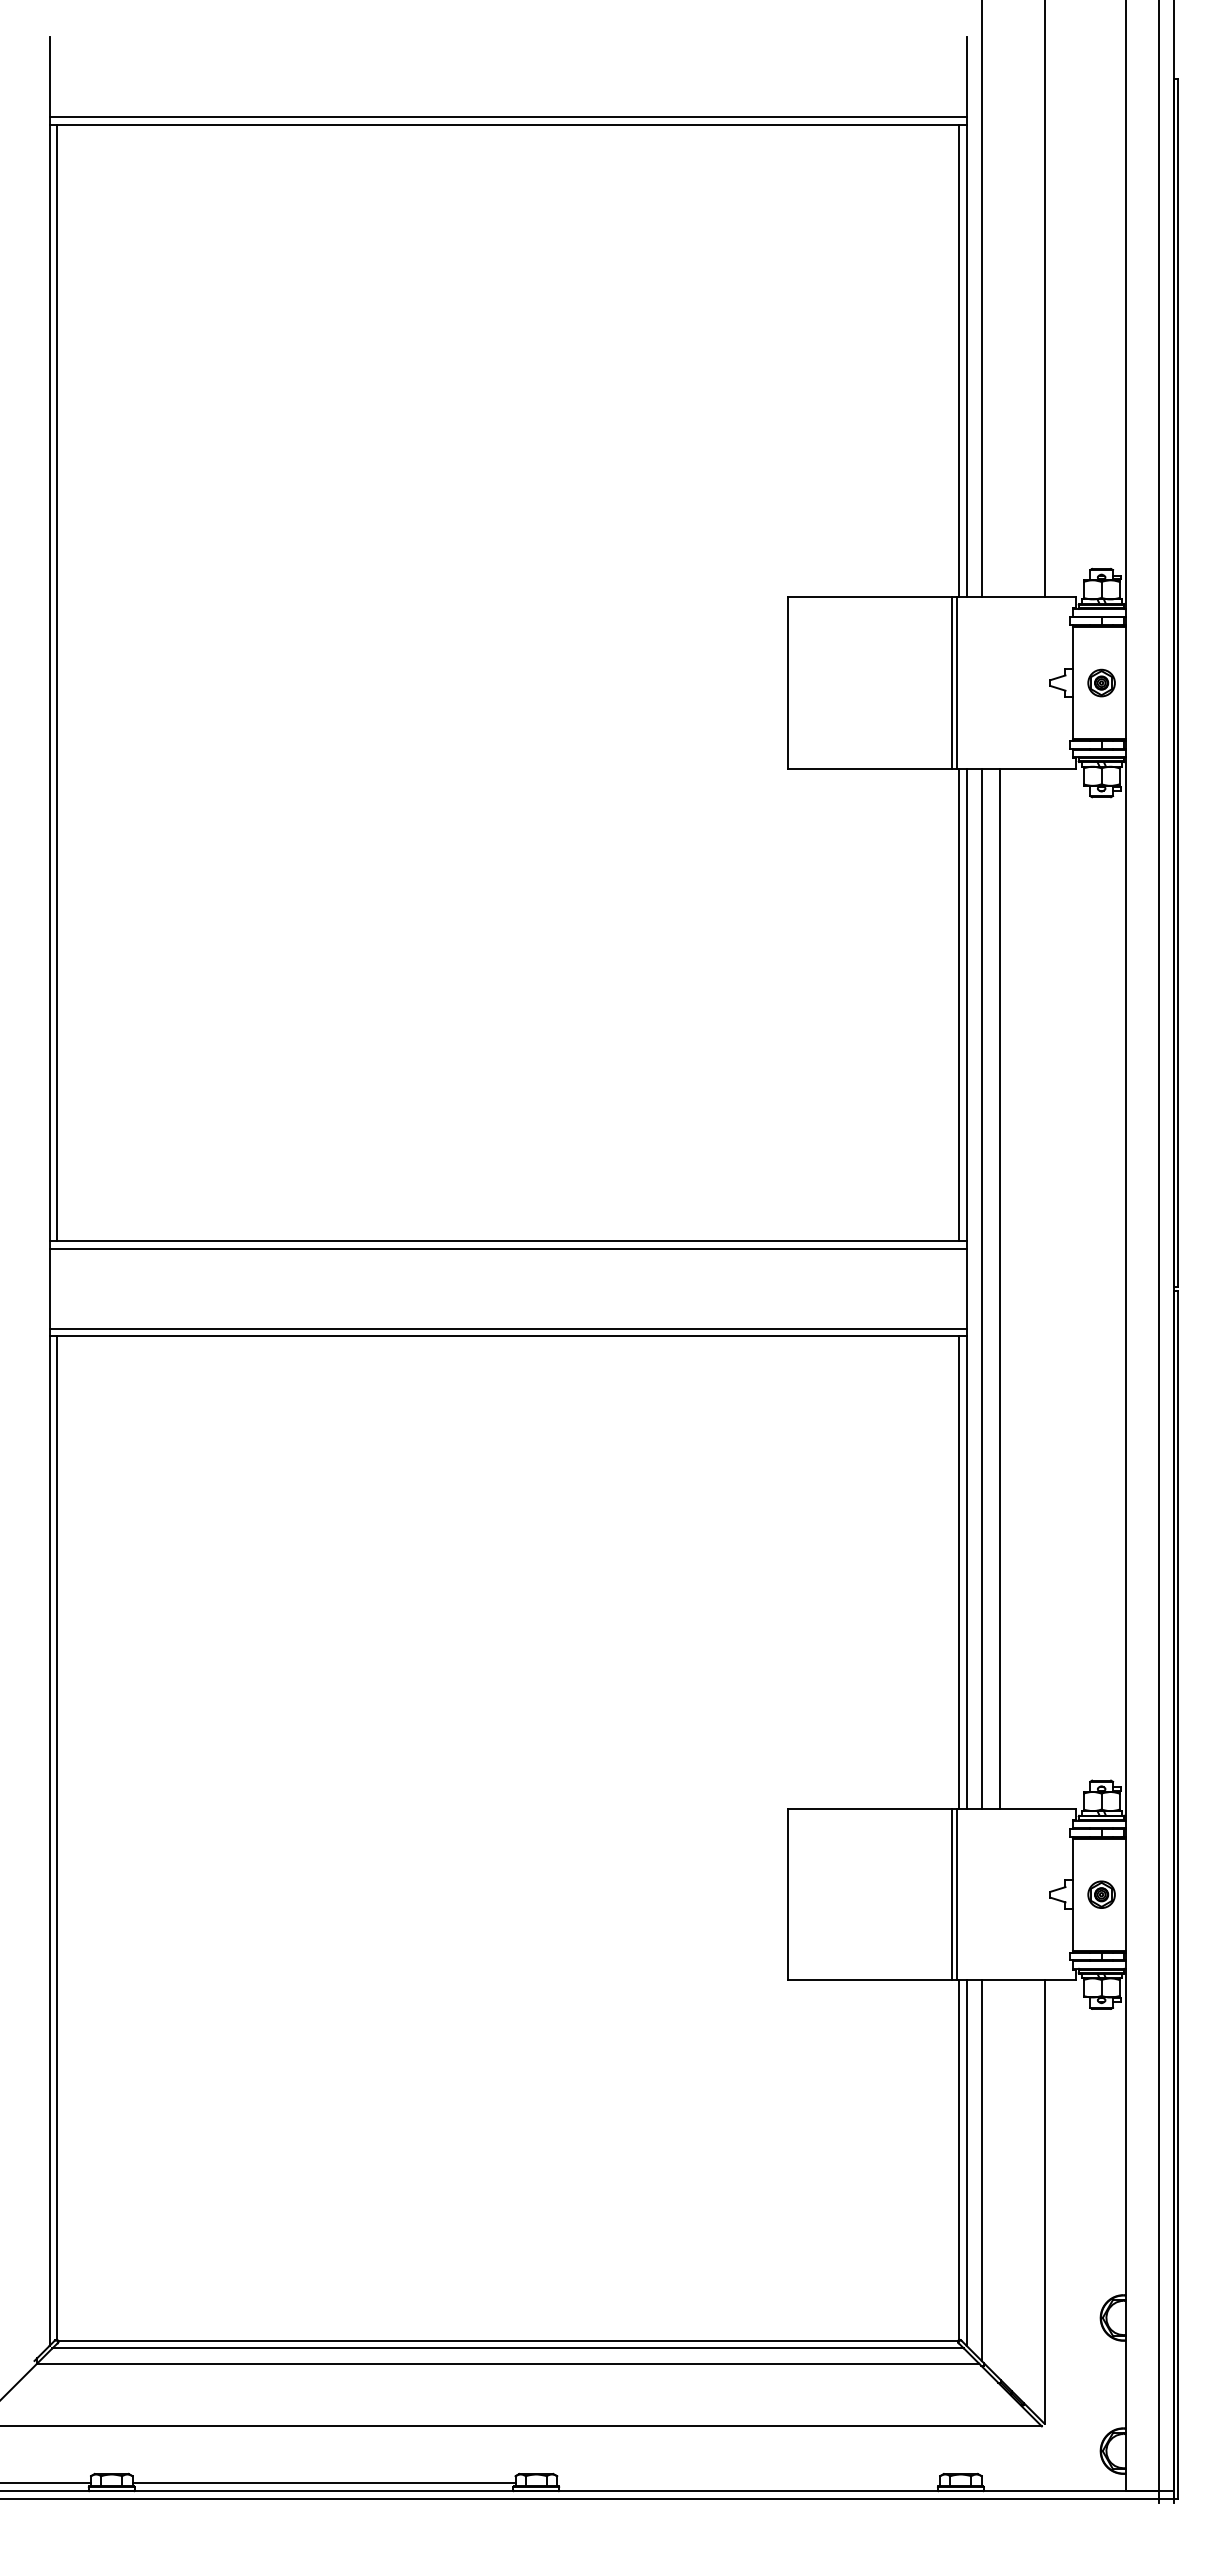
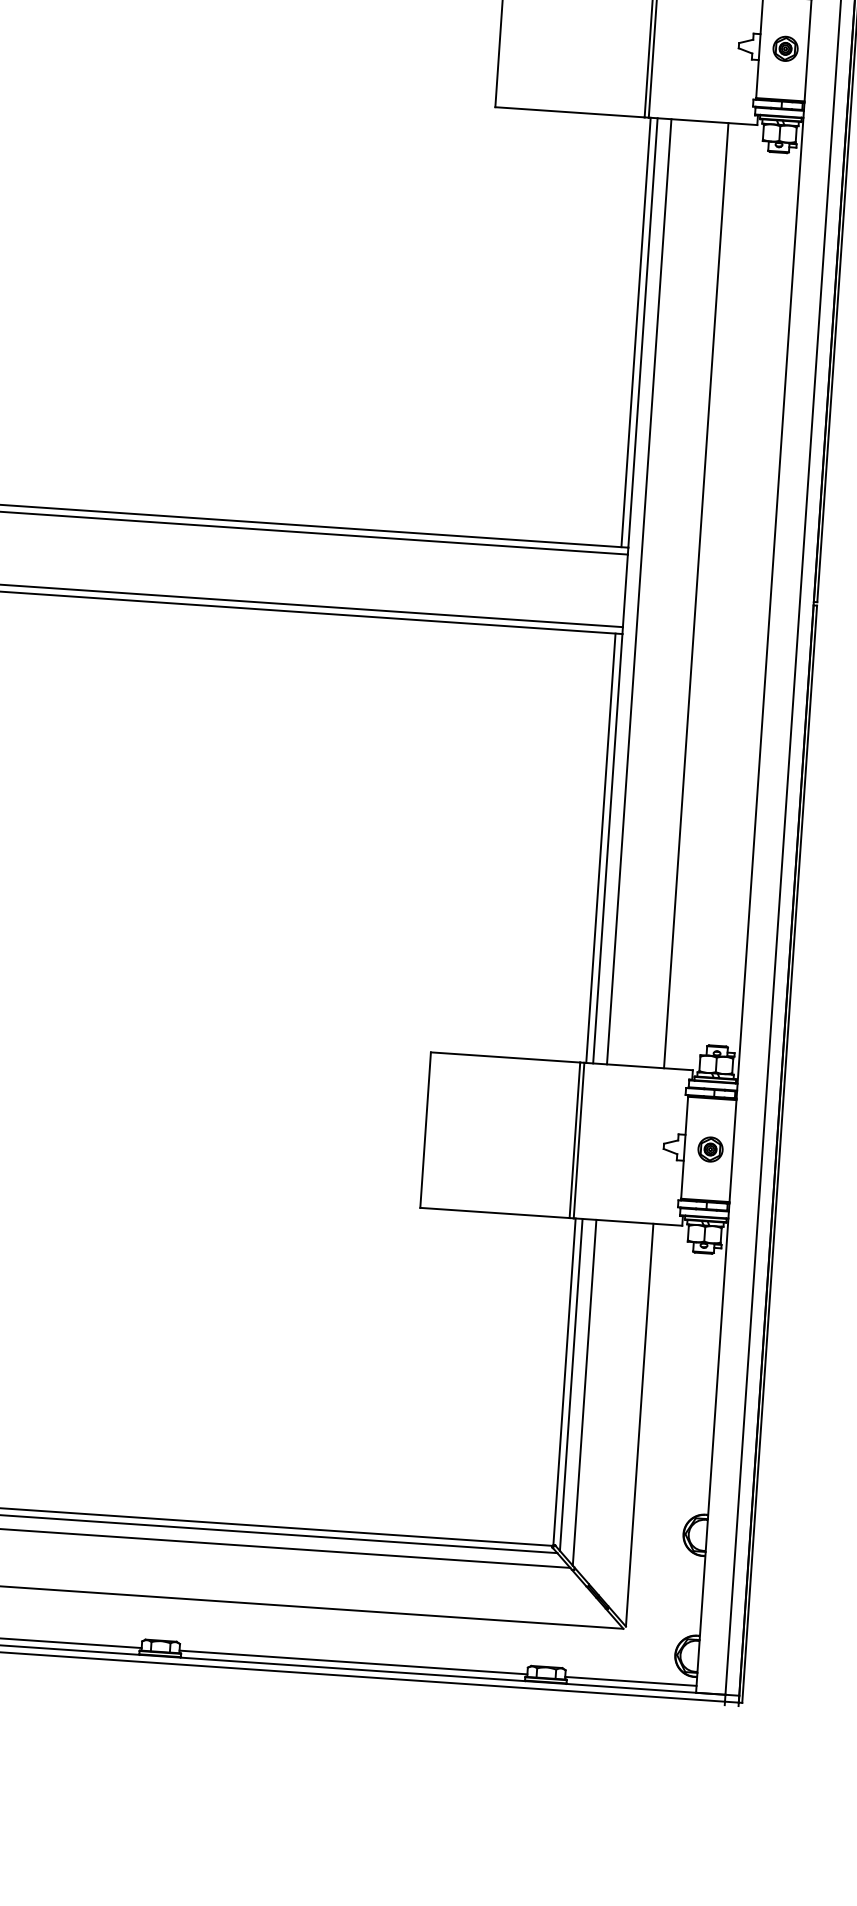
line: (999, 1288) -> (696, 595), moved
line: (748, 2483) -> (353, 1662), added
line: (1053, 2483) -> (630, 1681), added

